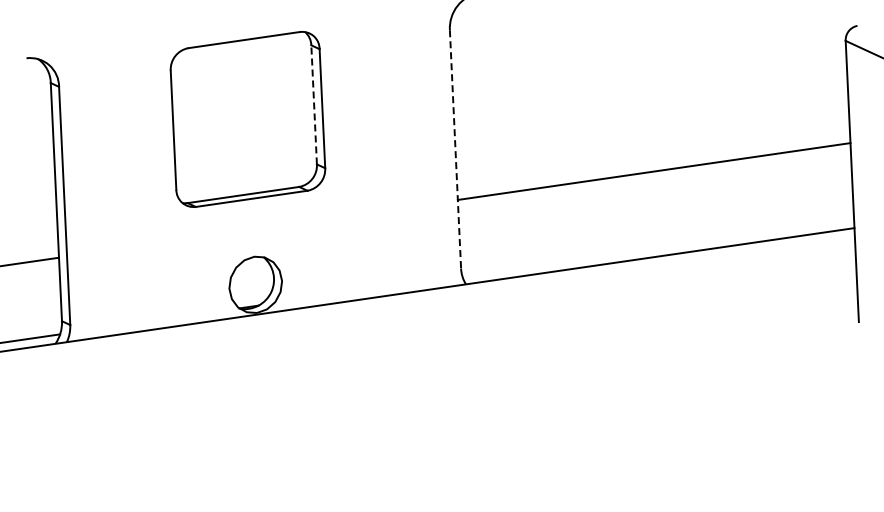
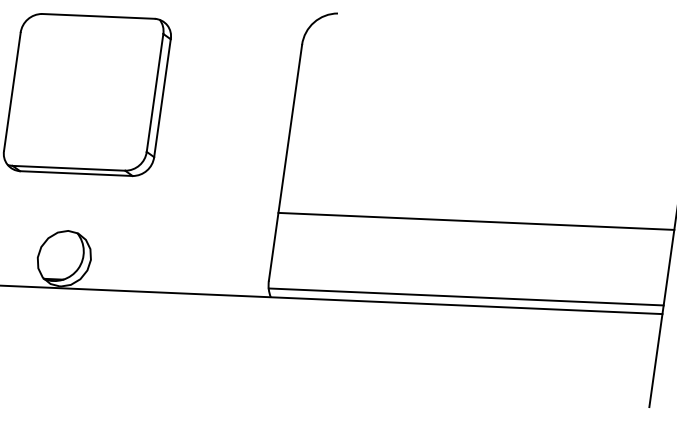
line: (314, 104) -> (155, 92), dashed -> solid
line: (455, 149) -> (285, 162), dashed -> solid
line: (658, 247) -> (466, 296), added

